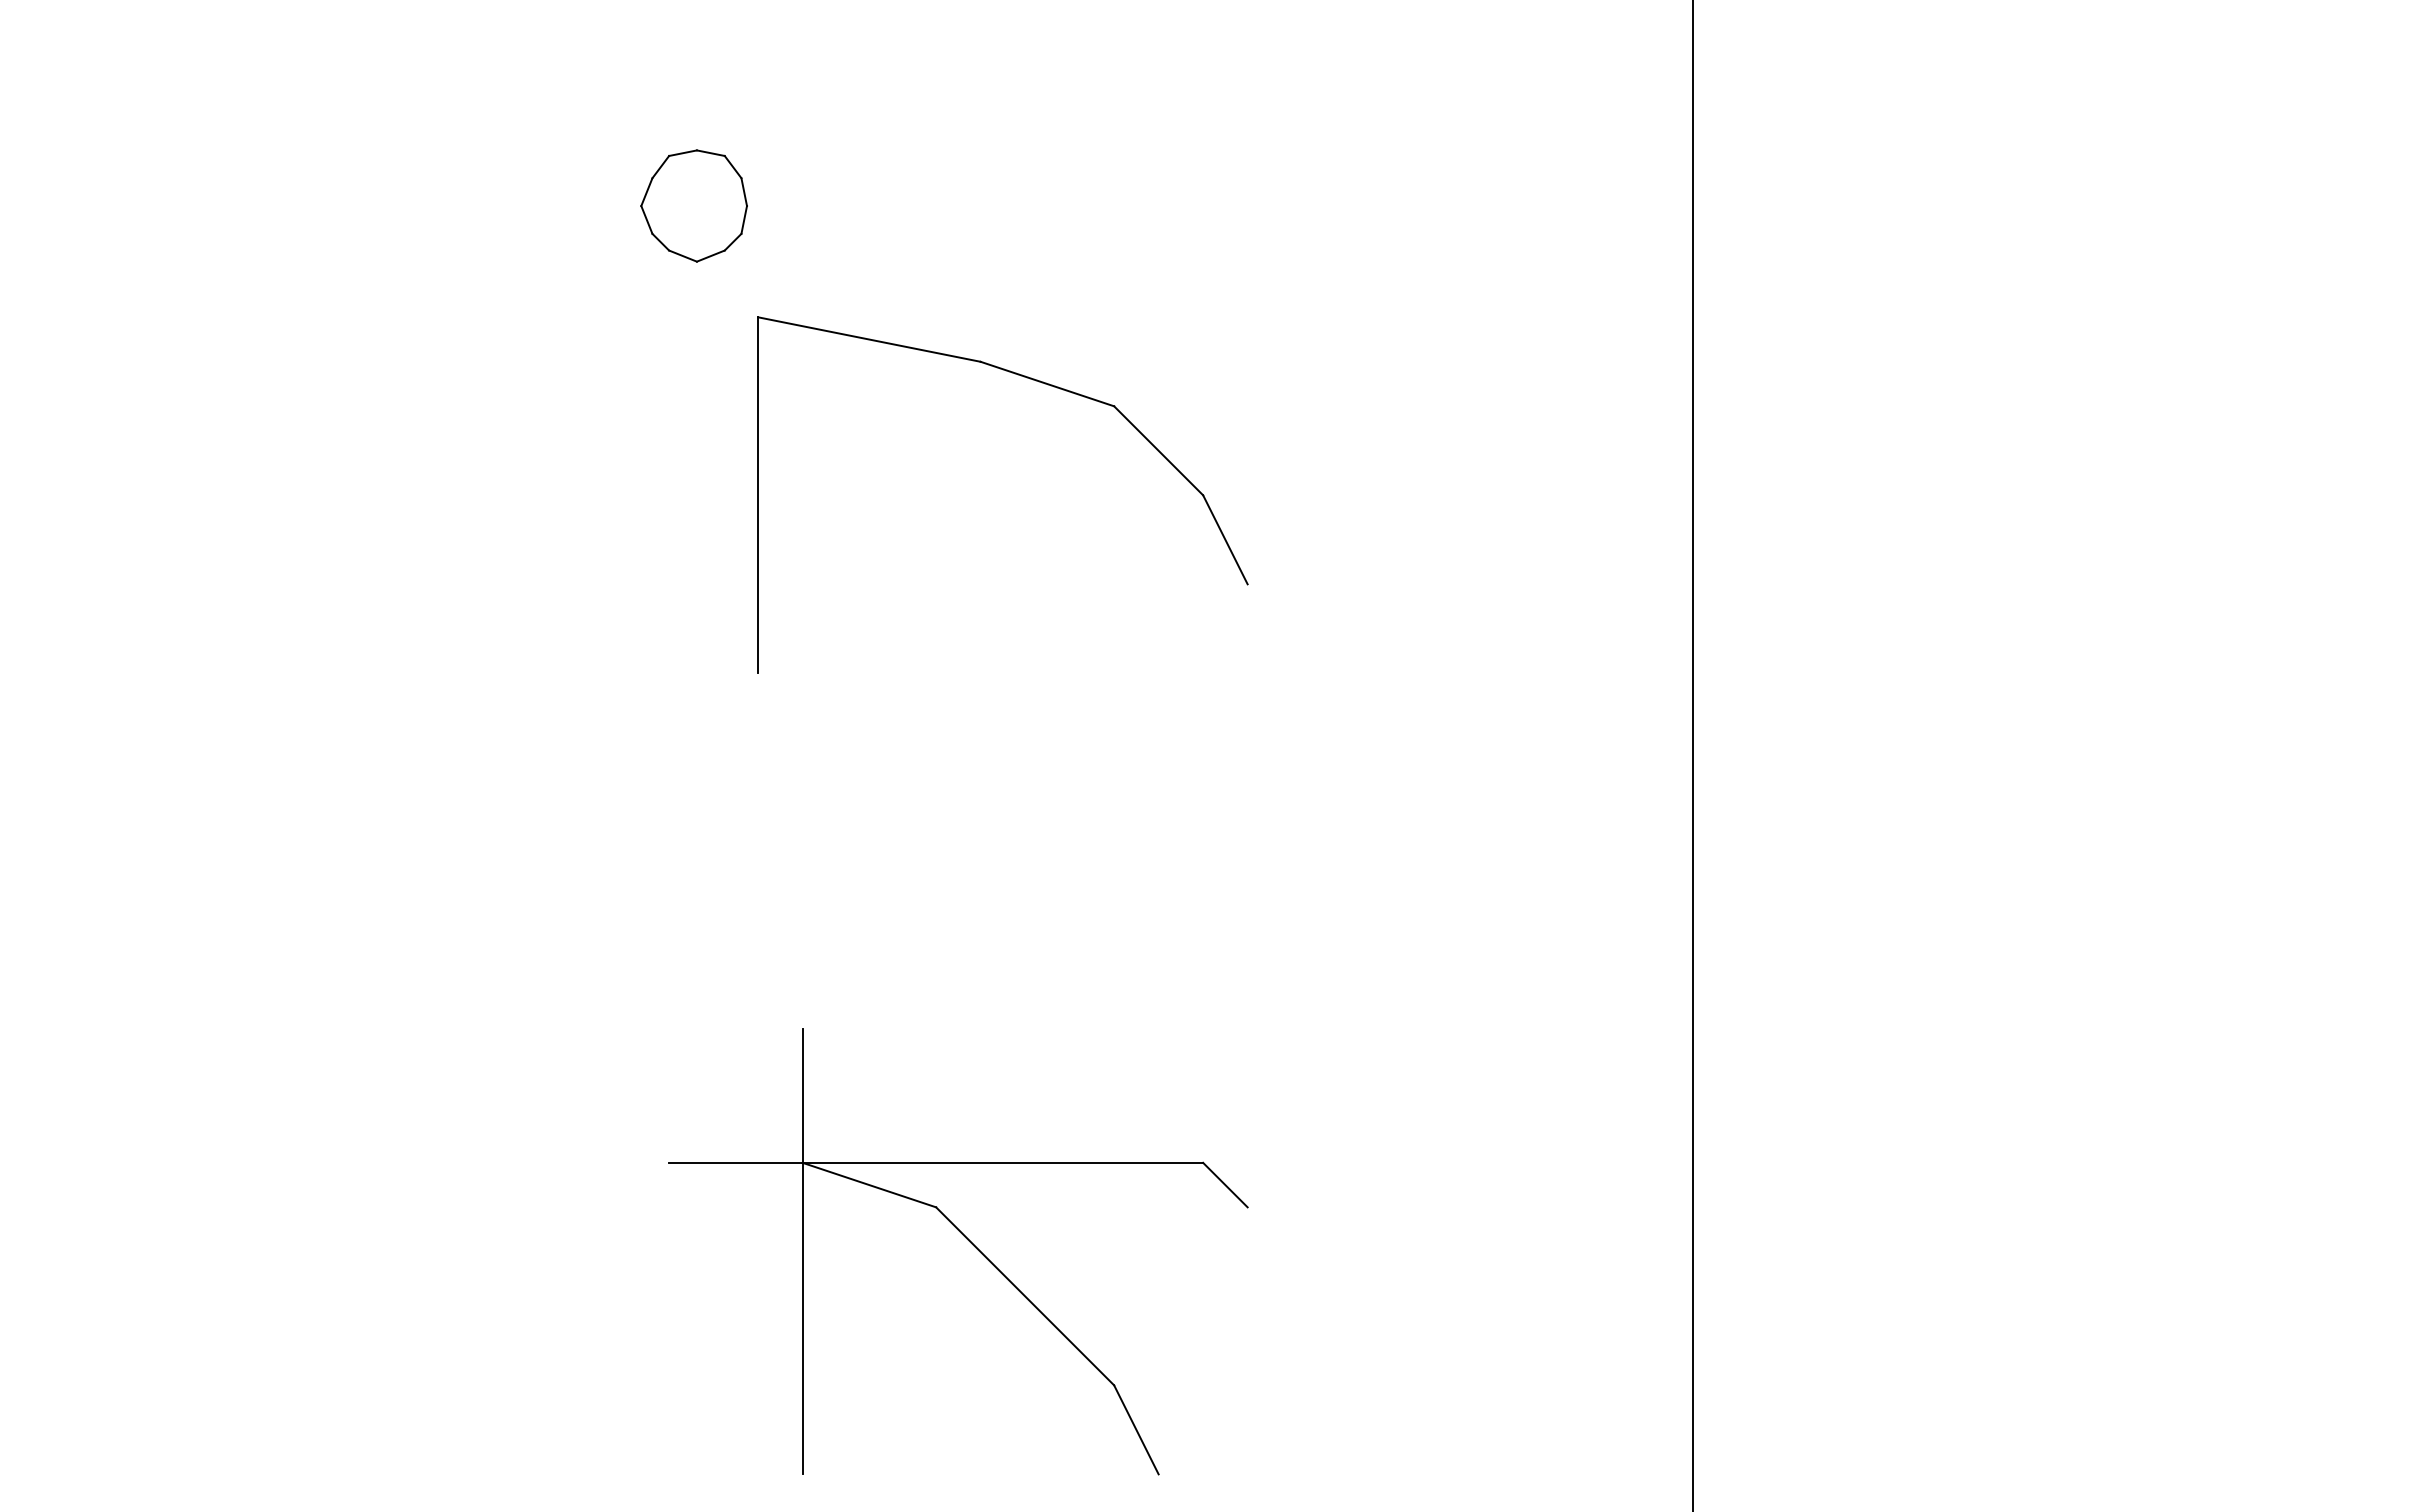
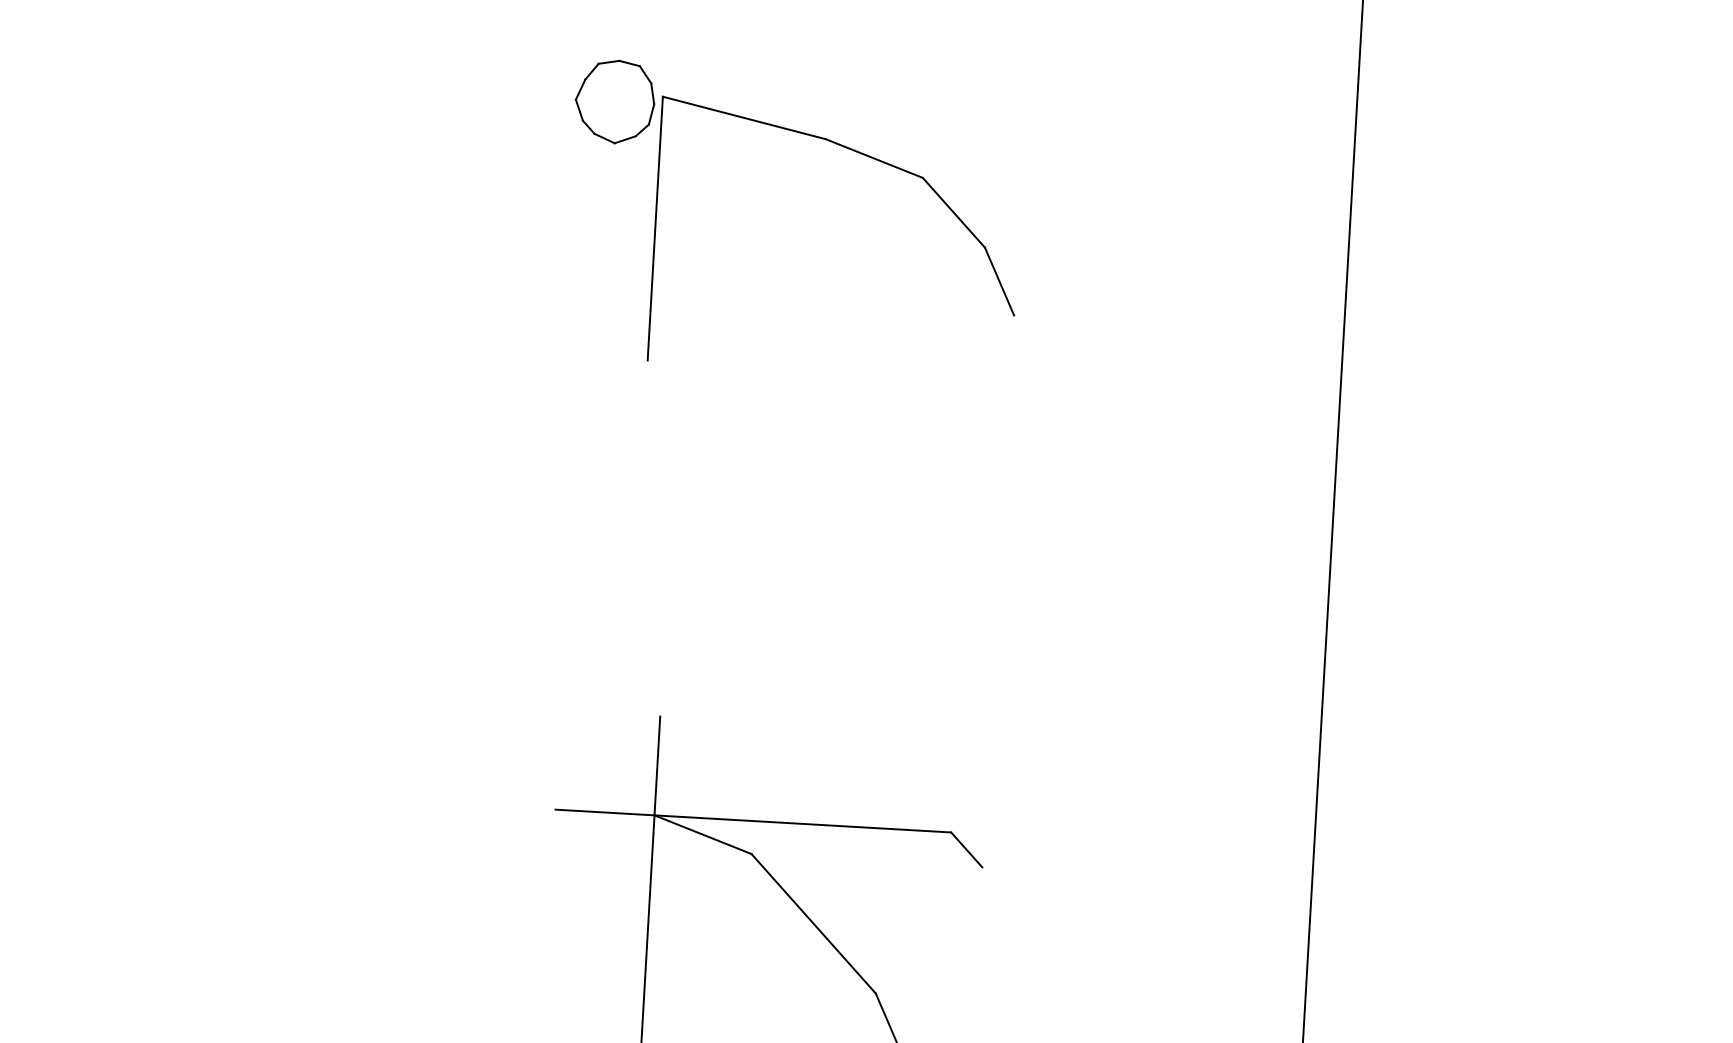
part: (1039, 382) -> (868, 157), moved

